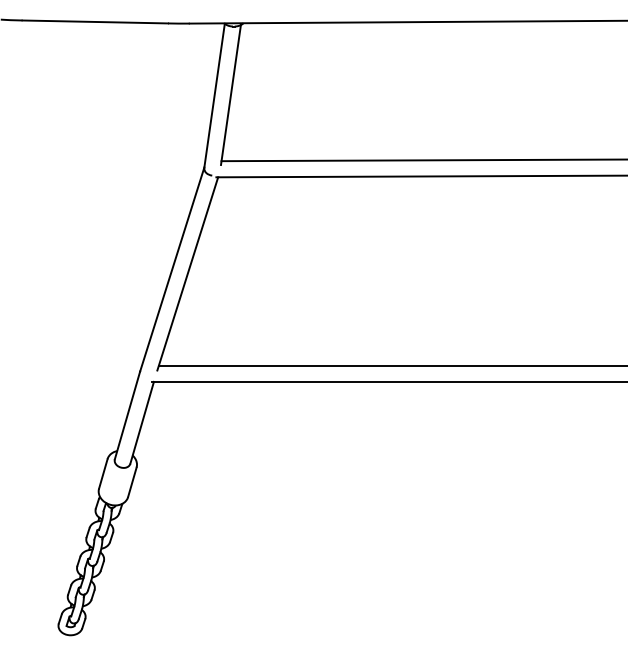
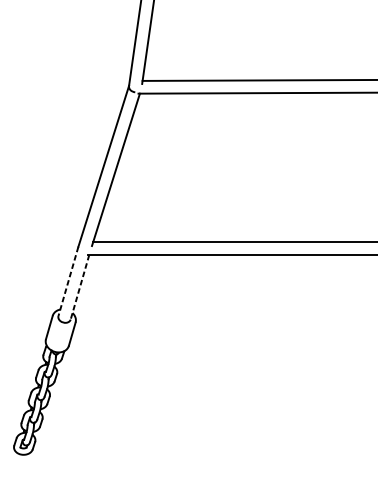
line: (127, 415) -> (68, 281), solid -> dashed
line: (142, 422) -> (80, 287), solid -> dashed

